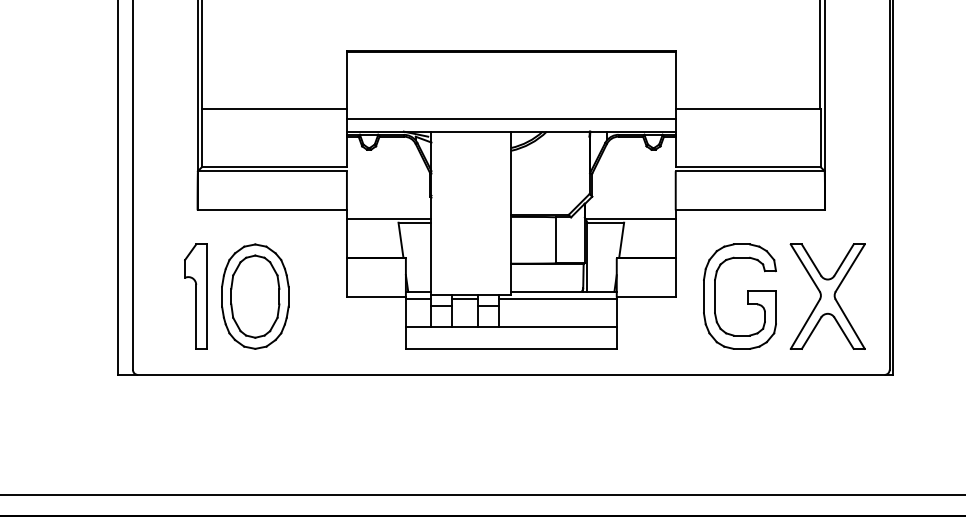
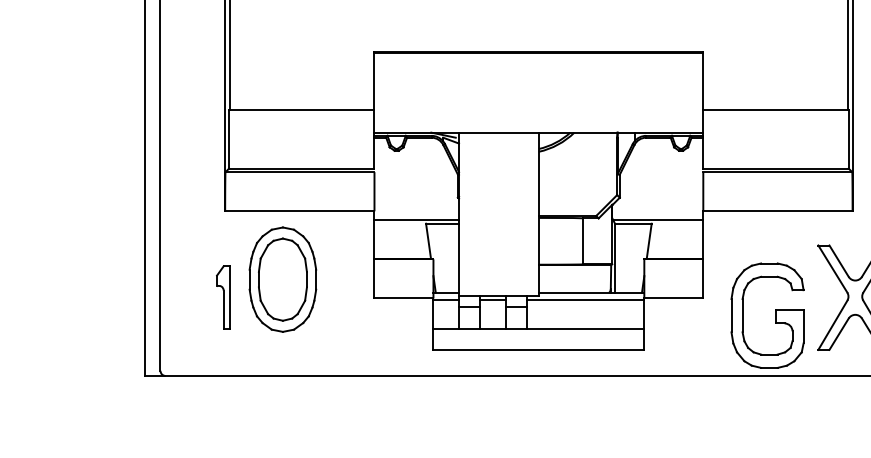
line: (510, 119) -> (538, 120), removed
part: (195, 296) -> (223, 297), size x0.6
part: (255, 296) -> (283, 279), moved
part: (747, 296) -> (775, 315), moved

